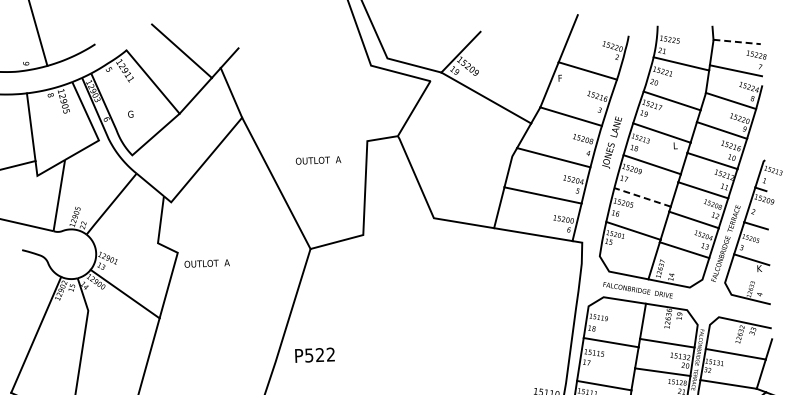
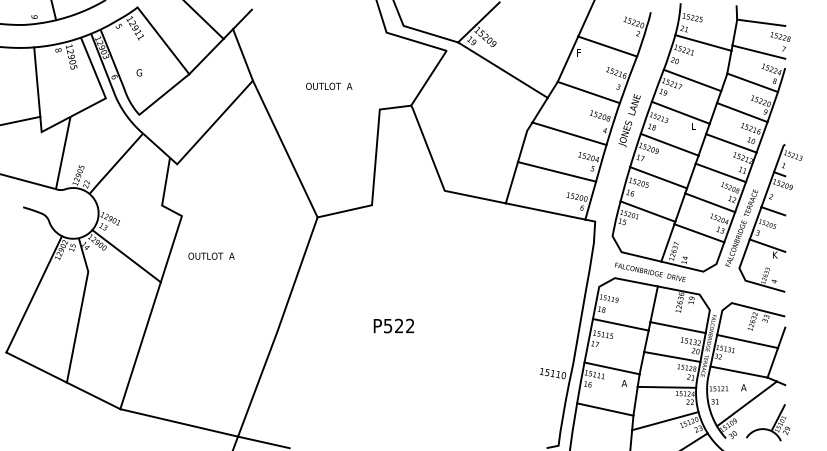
line: (737, 41) -> (761, 22), dashed -> solid
text: (318, 159) -> (329, 85), moved
line: (642, 197) -> (658, 177), dashed -> solid
text: (207, 262) -> (211, 255), moved
text: (314, 354) -> (393, 325), moved

